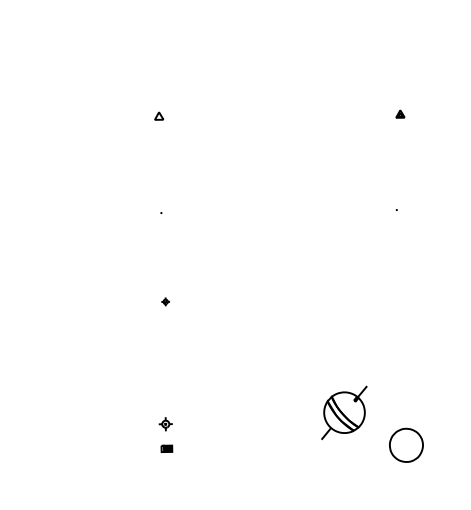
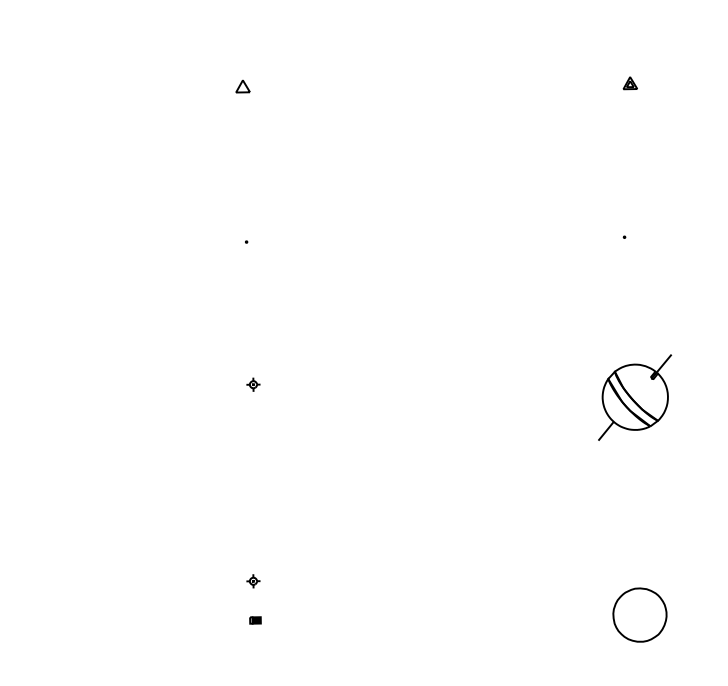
part: (344, 412) -> (635, 396), moved
part: (165, 424) -> (253, 581), size x0.62
part: (166, 448) -> (254, 620), size x0.62

